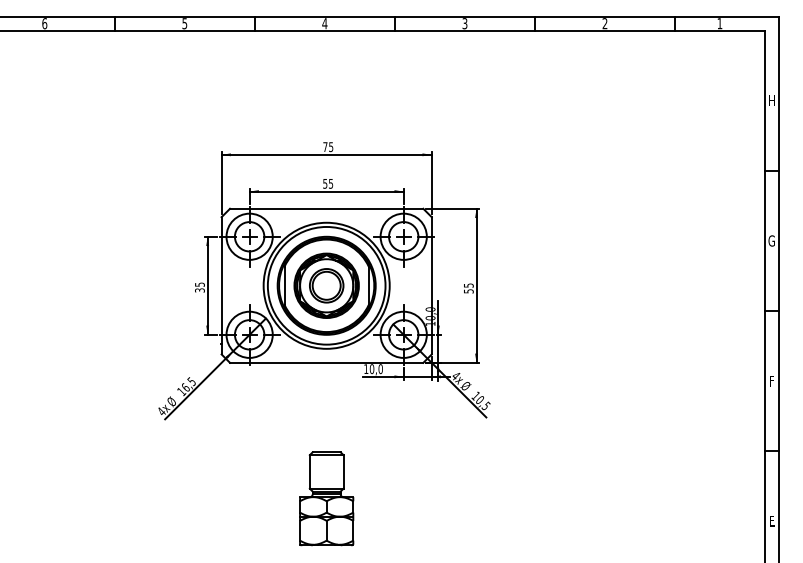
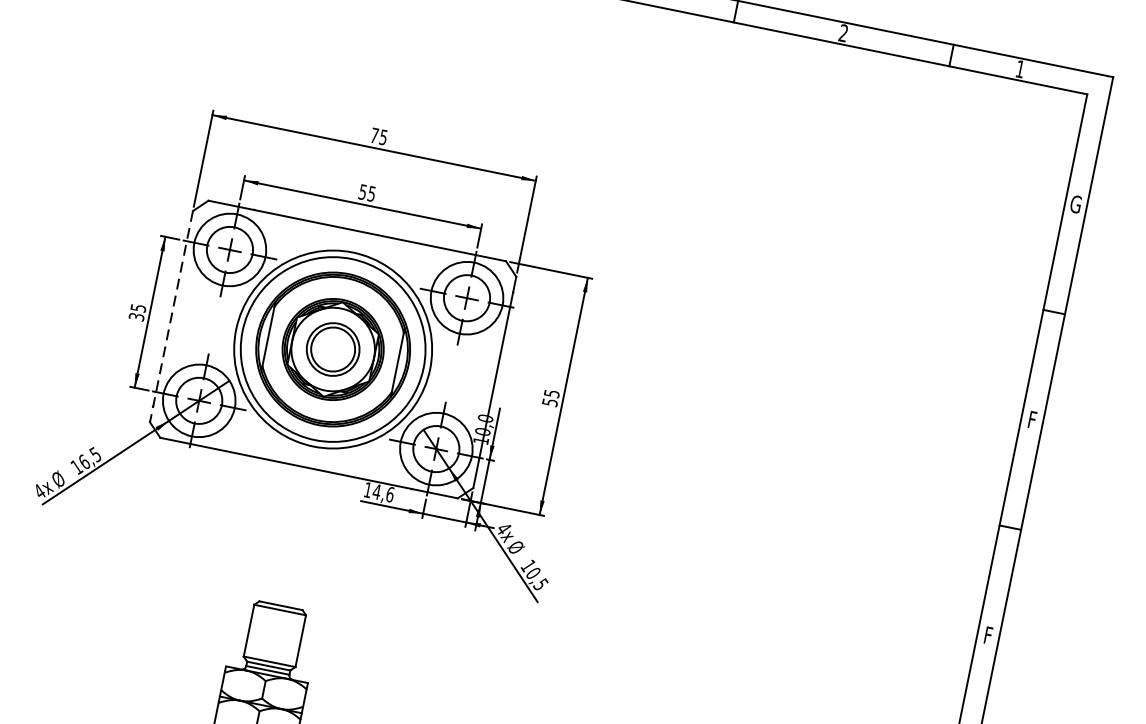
text: (771, 100) -> (1075, 203), H -> G
text: (771, 240) -> (1031, 419), G -> F
line: (221, 285) -> (171, 316), solid -> dashed
text: (375, 369) -> (382, 493), 10,0 -> 14,6

